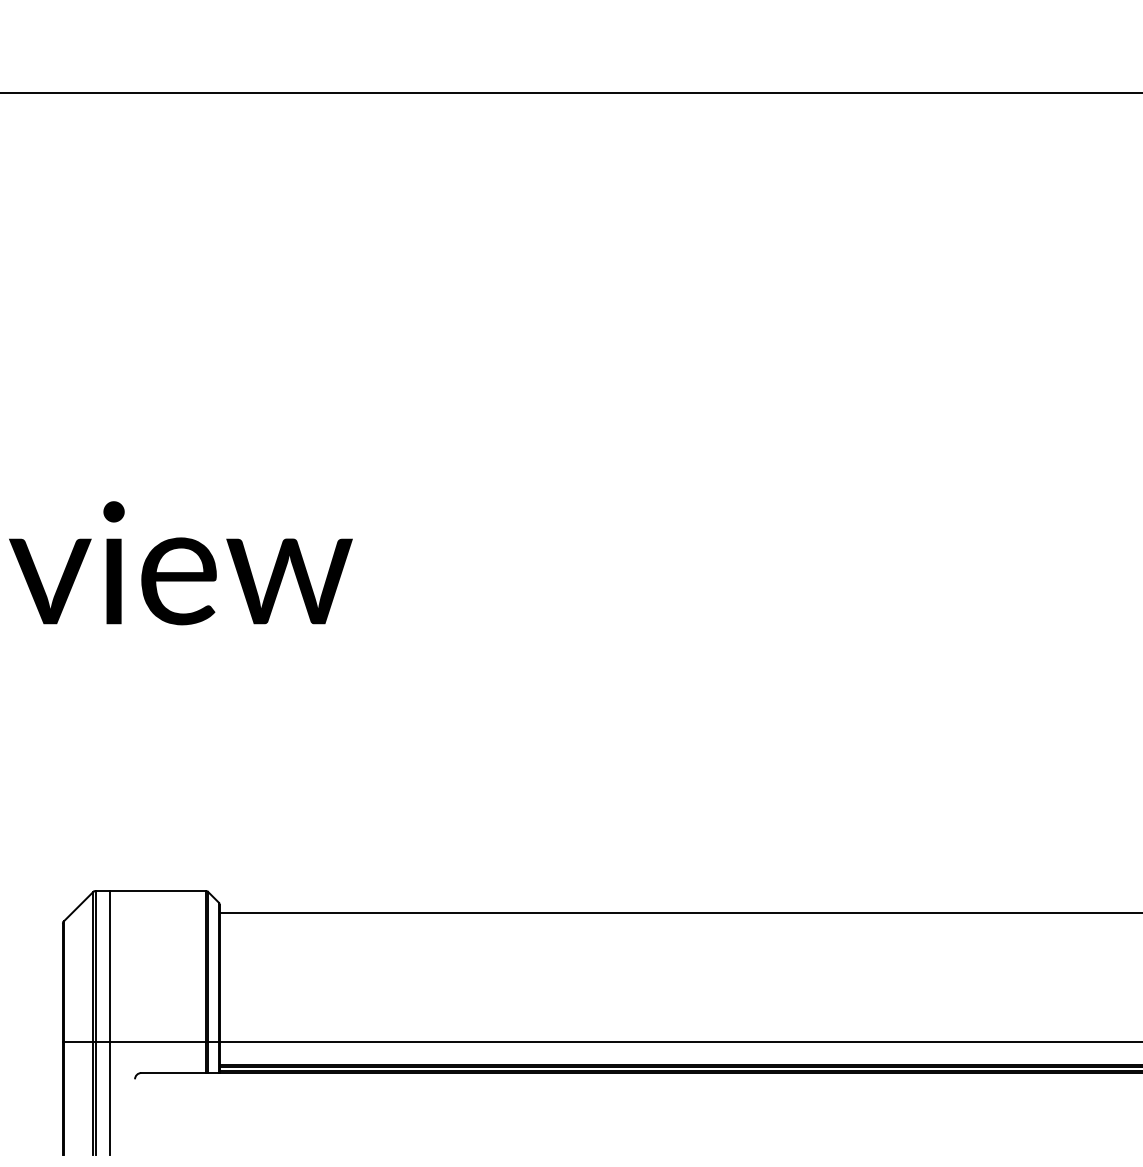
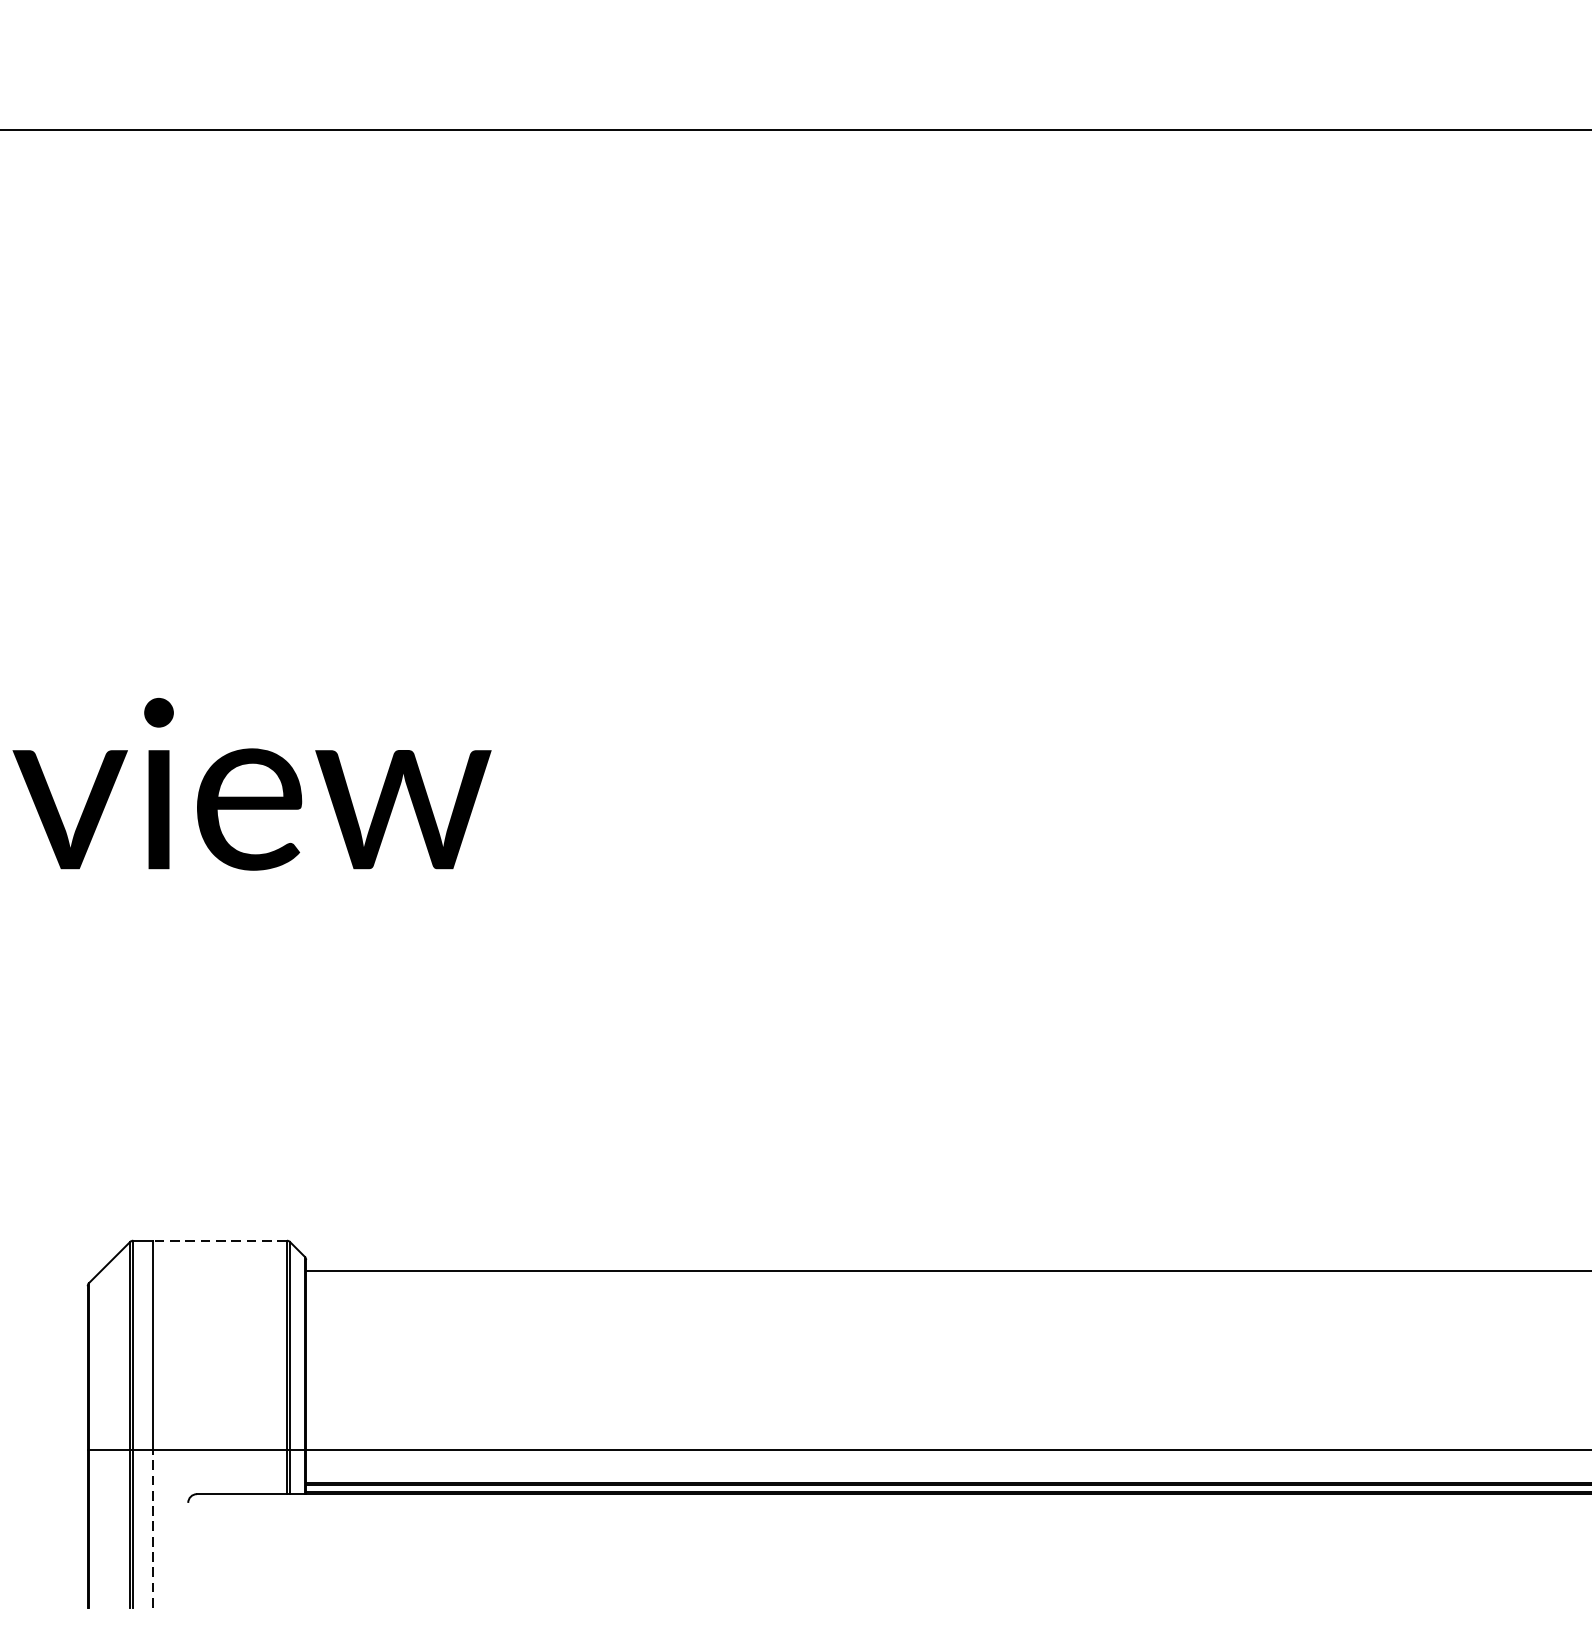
line: (157, 891) -> (219, 1241), solid -> dashed
line: (109, 1097) -> (152, 1528), solid -> dashed

